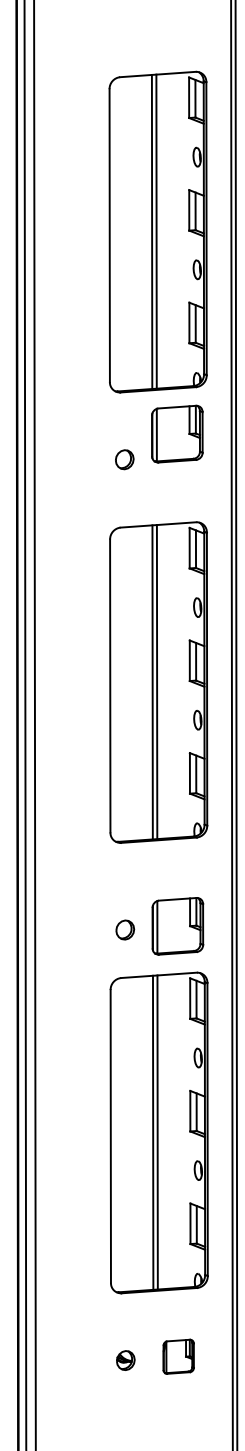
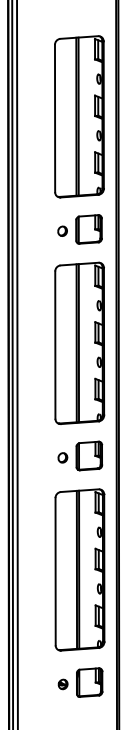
part: (176, 434) -> (88, 229), moved
part: (160, 925) -> (80, 455), moved
part: (178, 1356) -> (89, 682), size x1.67

